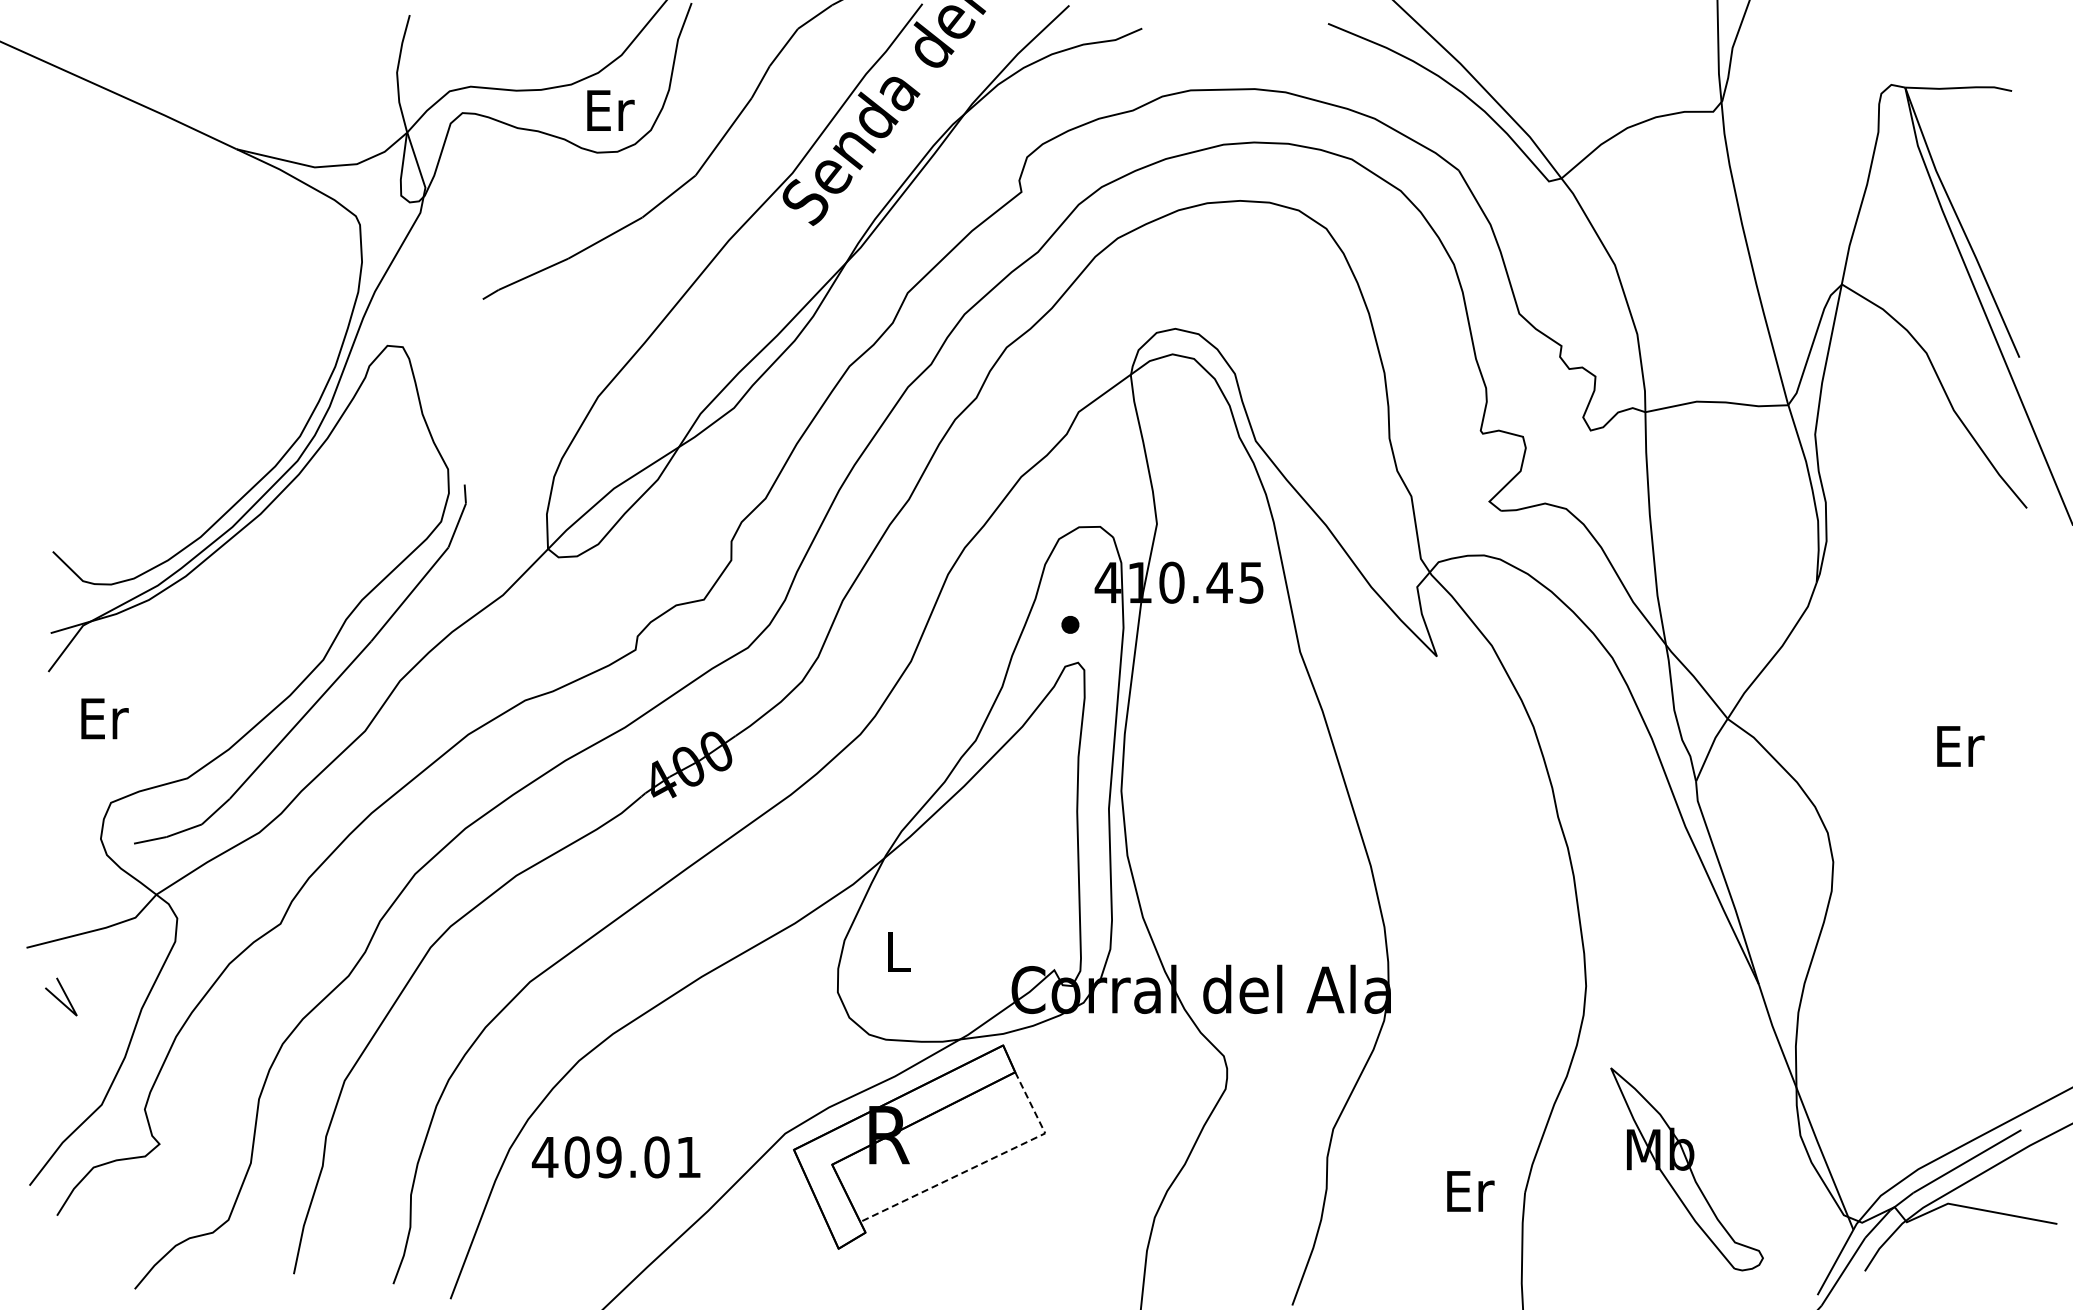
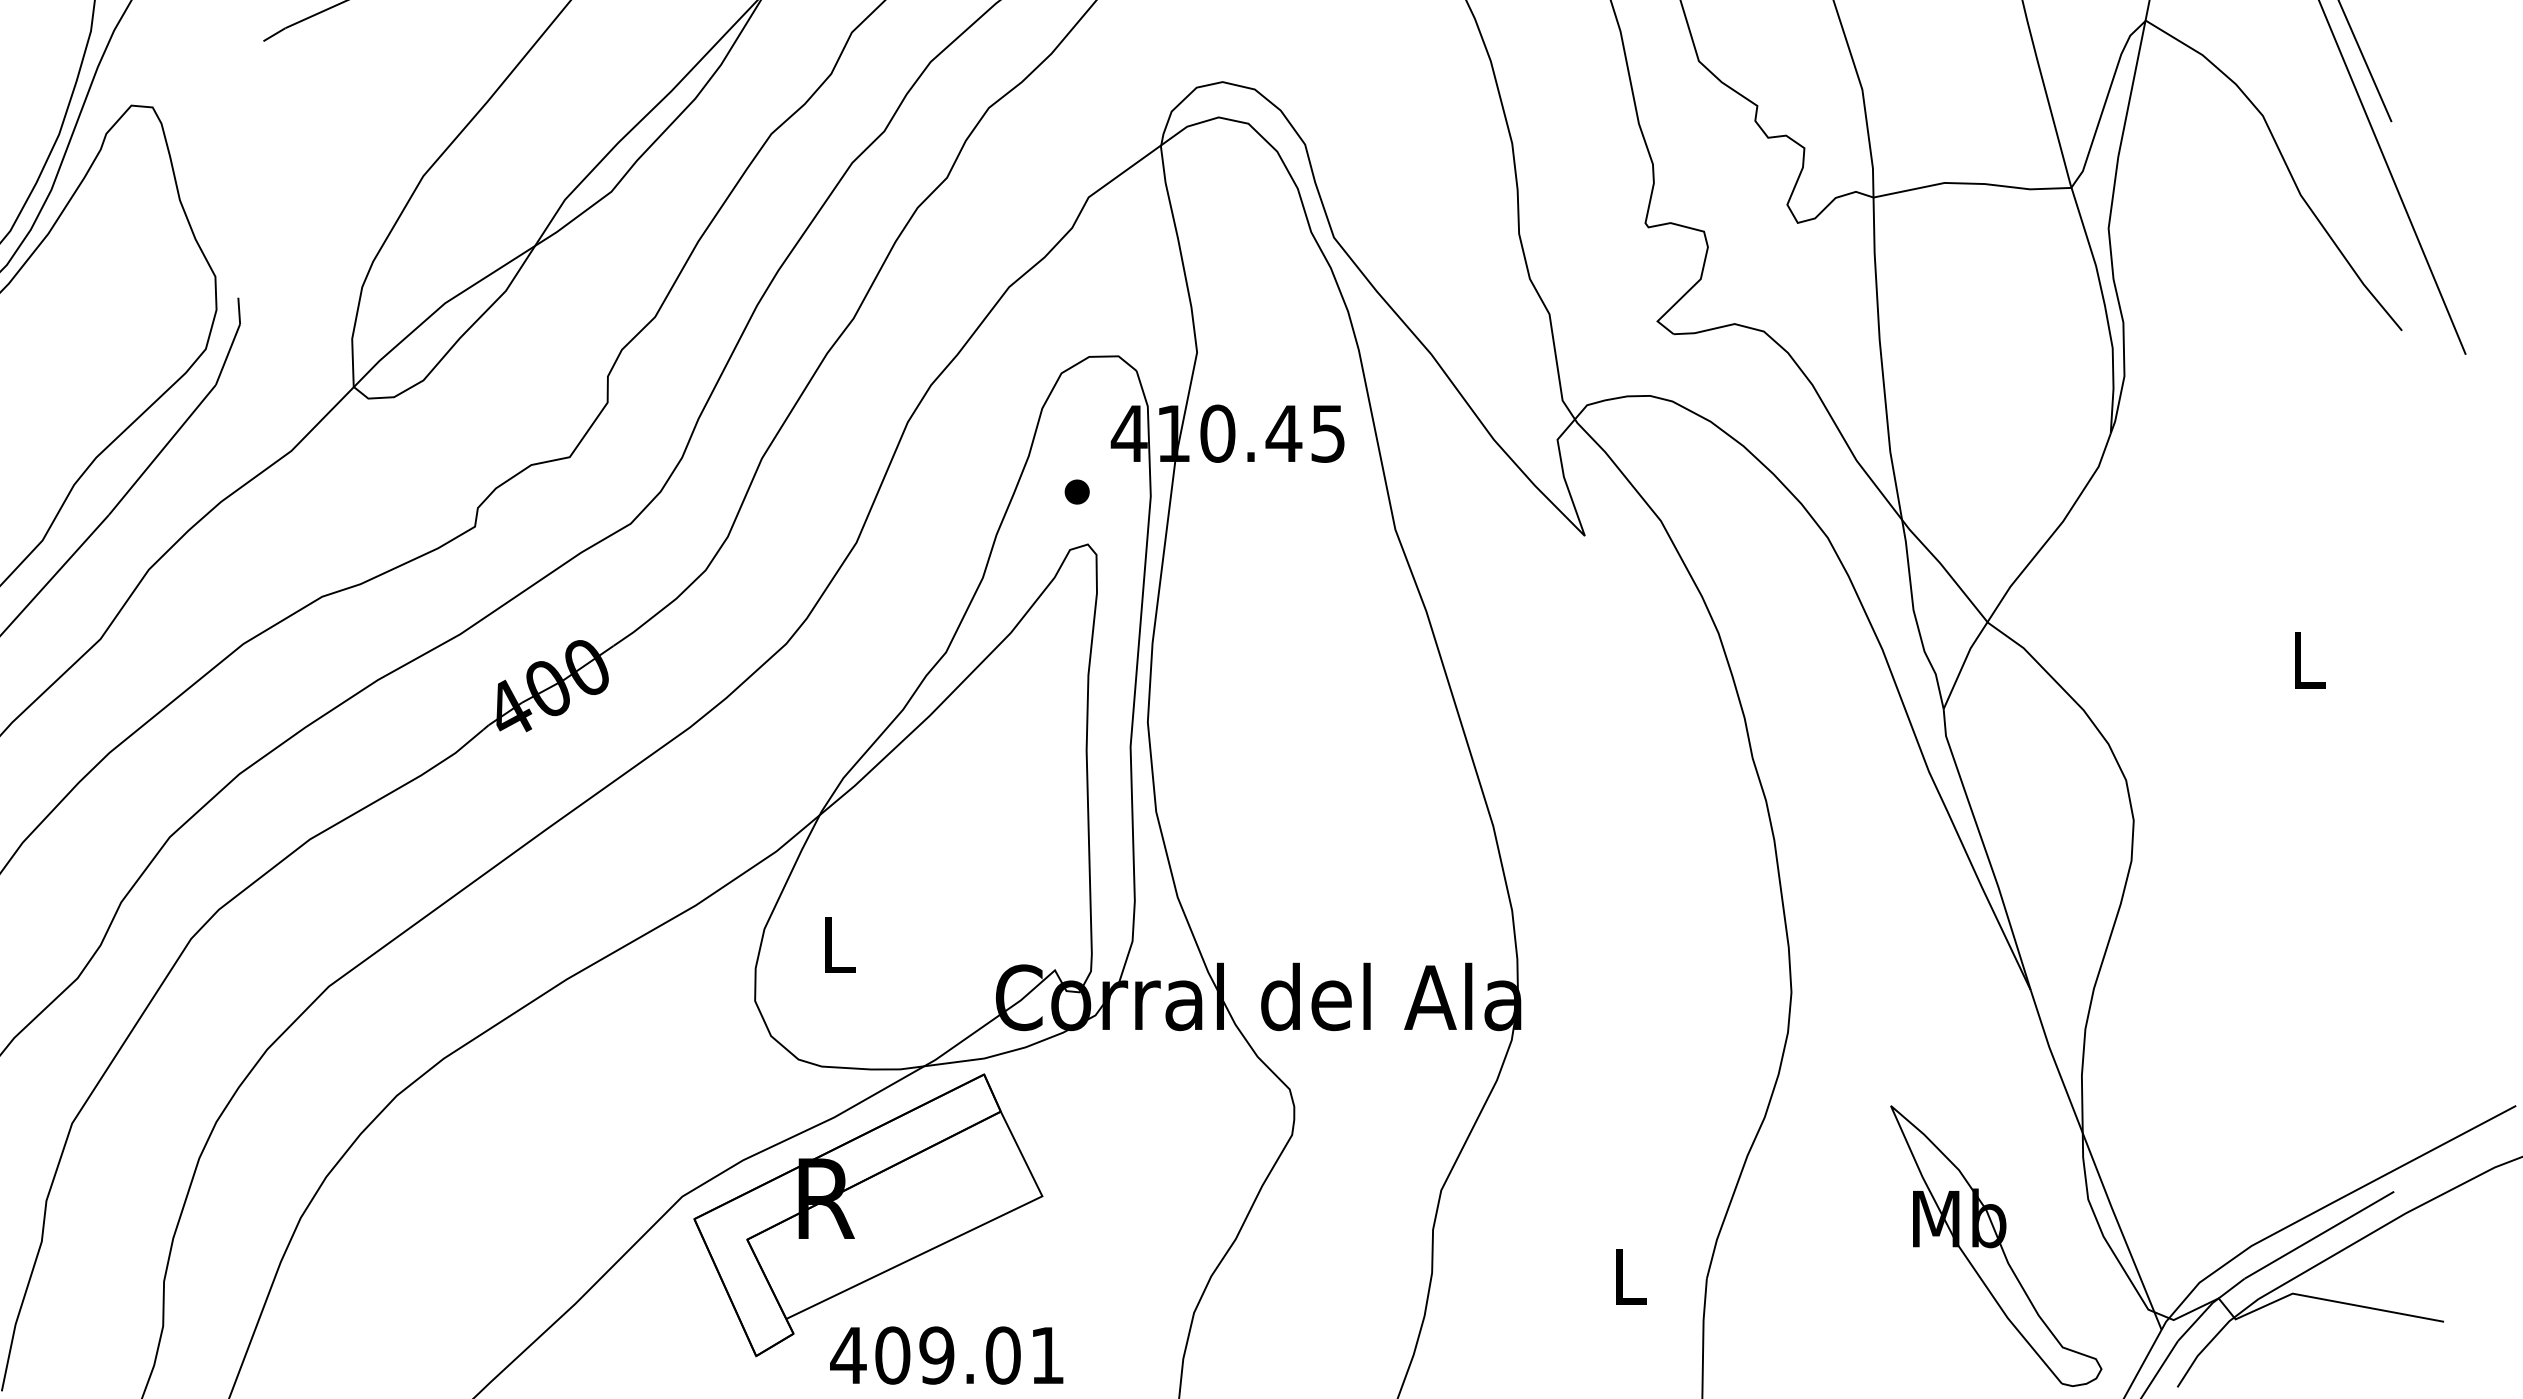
text: (1960, 746) -> (2309, 660), Er -> L
text: (615, 1157) -> (945, 1355), moved
line: (984, 1162) -> (958, 1236), dashed -> solid
part: (1686, 1169) -> (1995, 1246), moved
text: (1470, 1191) -> (1631, 1276), Er -> L

